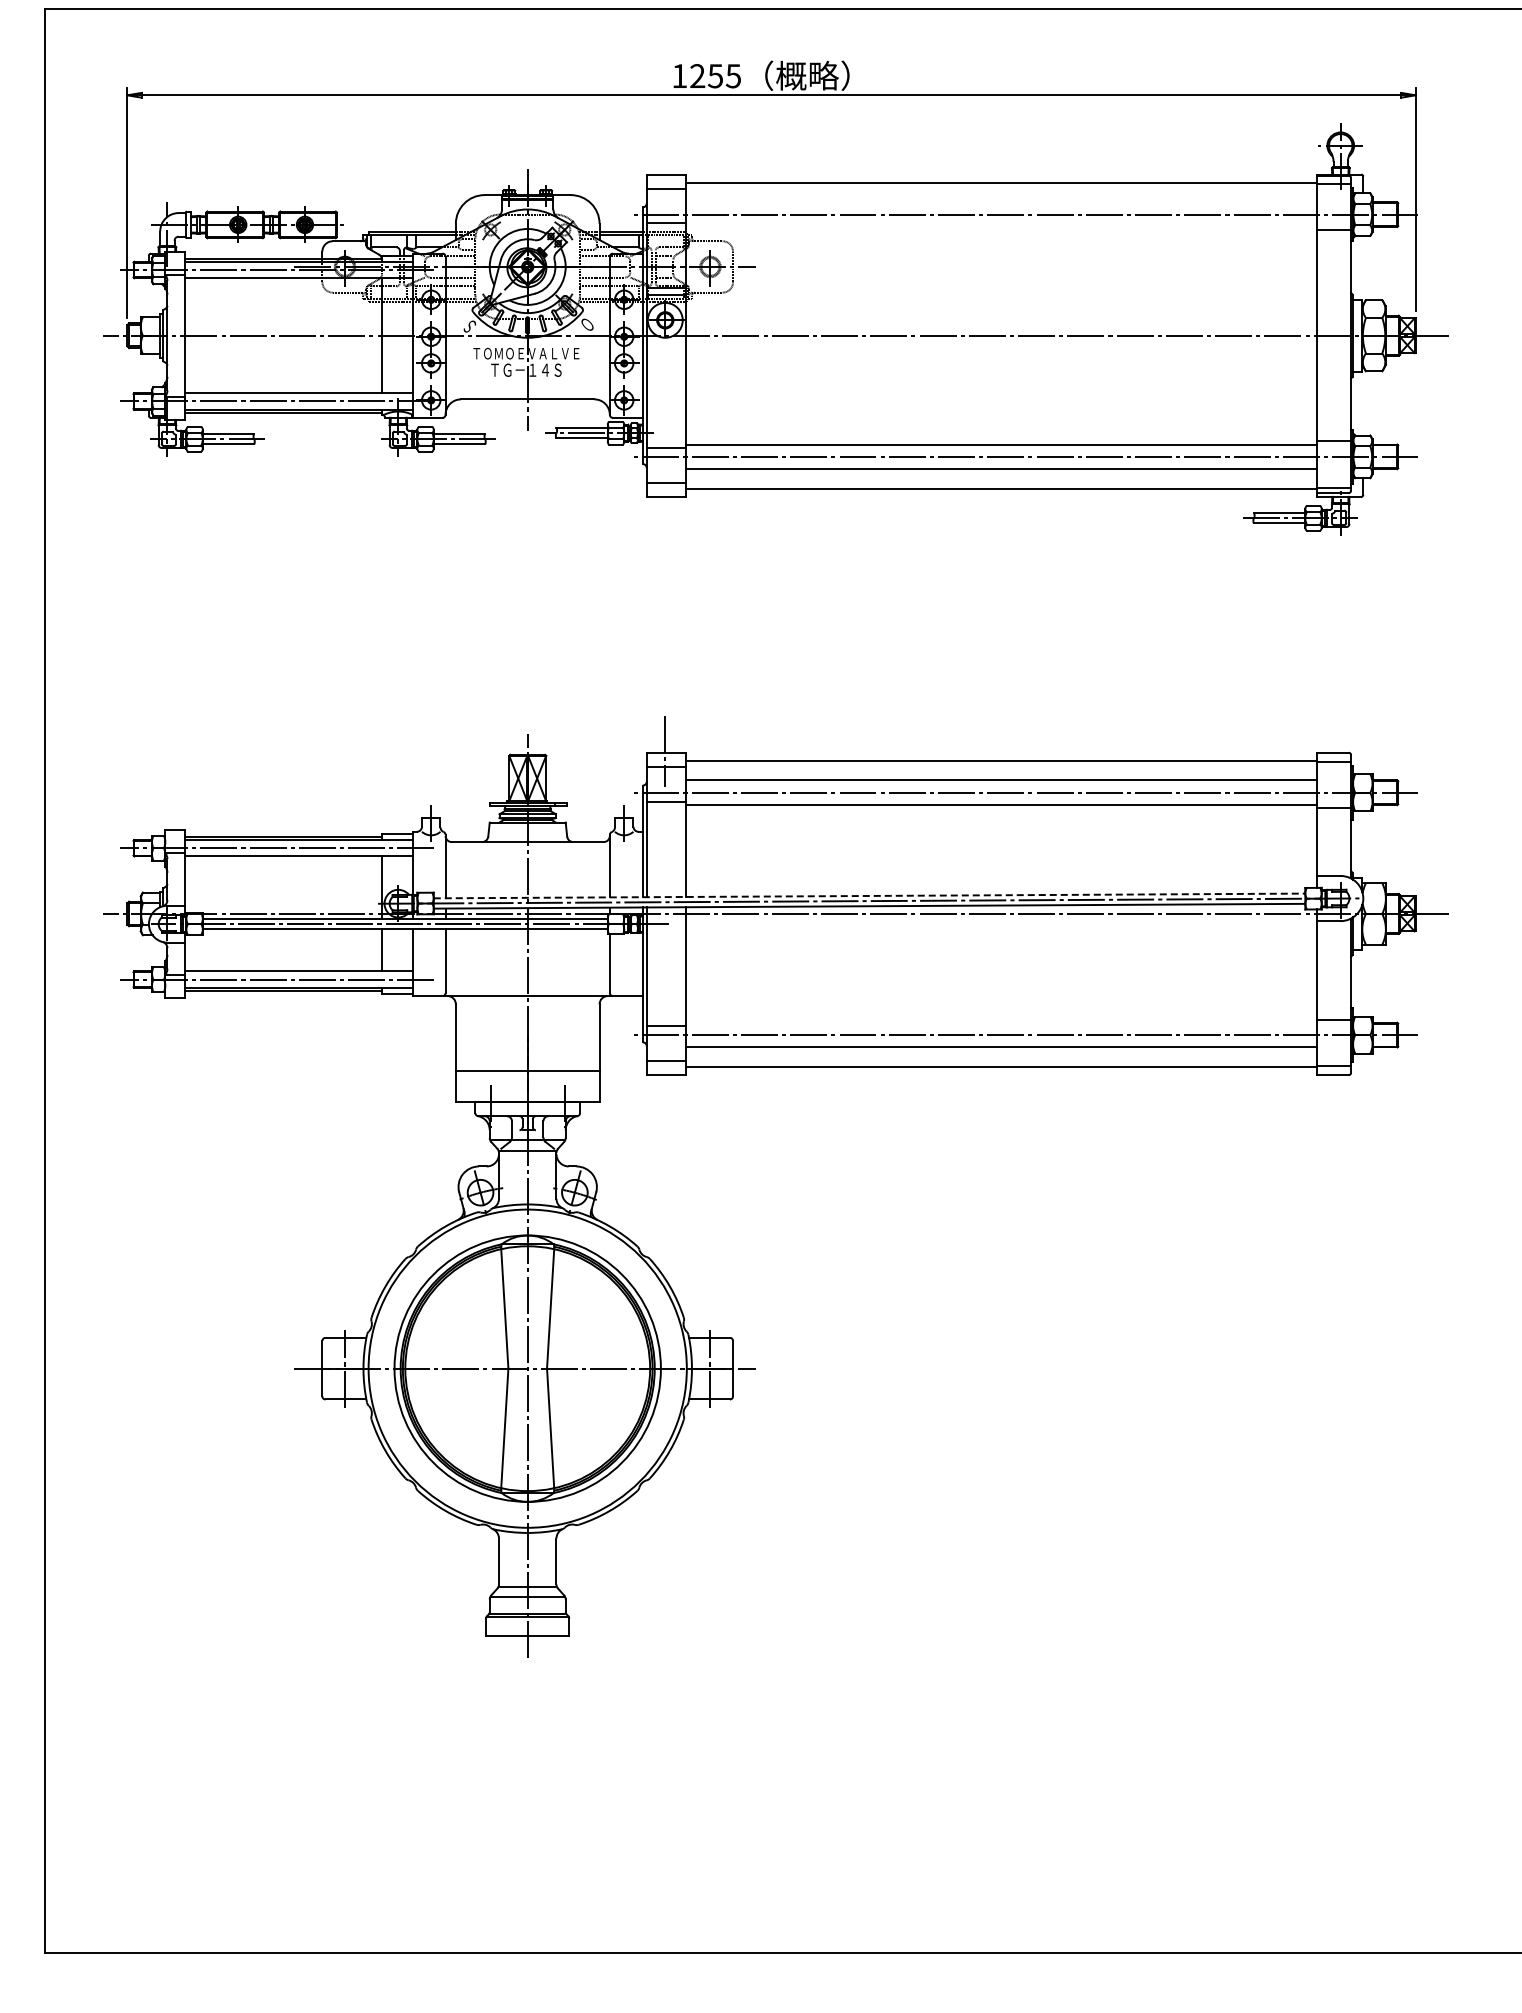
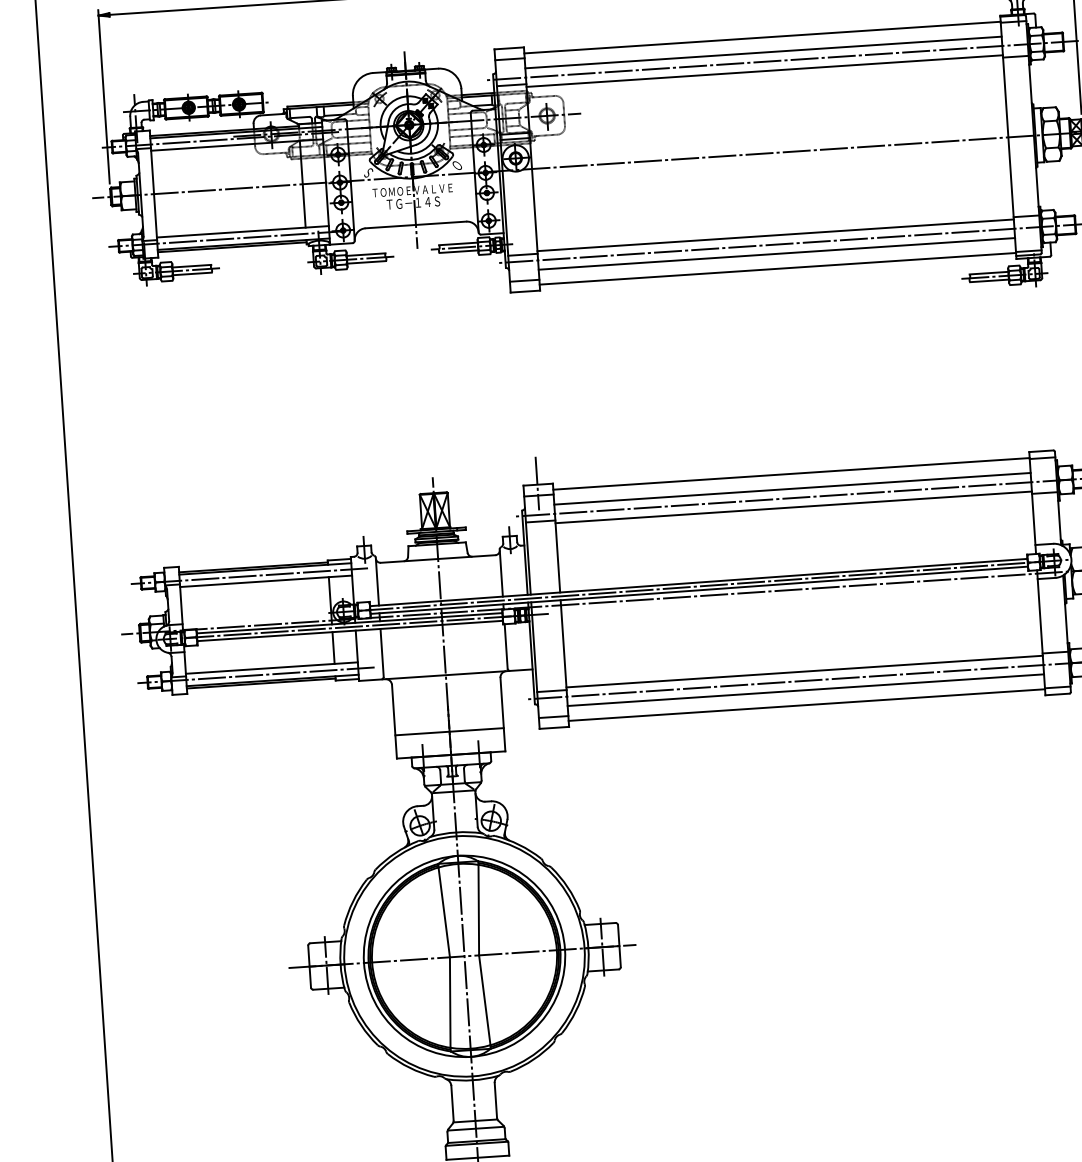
line: (1001, 202) -> (763, 52), added
line: (1001, 226) -> (764, 70), added
line: (869, 895) -> (698, 582), dashed -> solid
line: (1001, 1022) -> (804, 671), added

